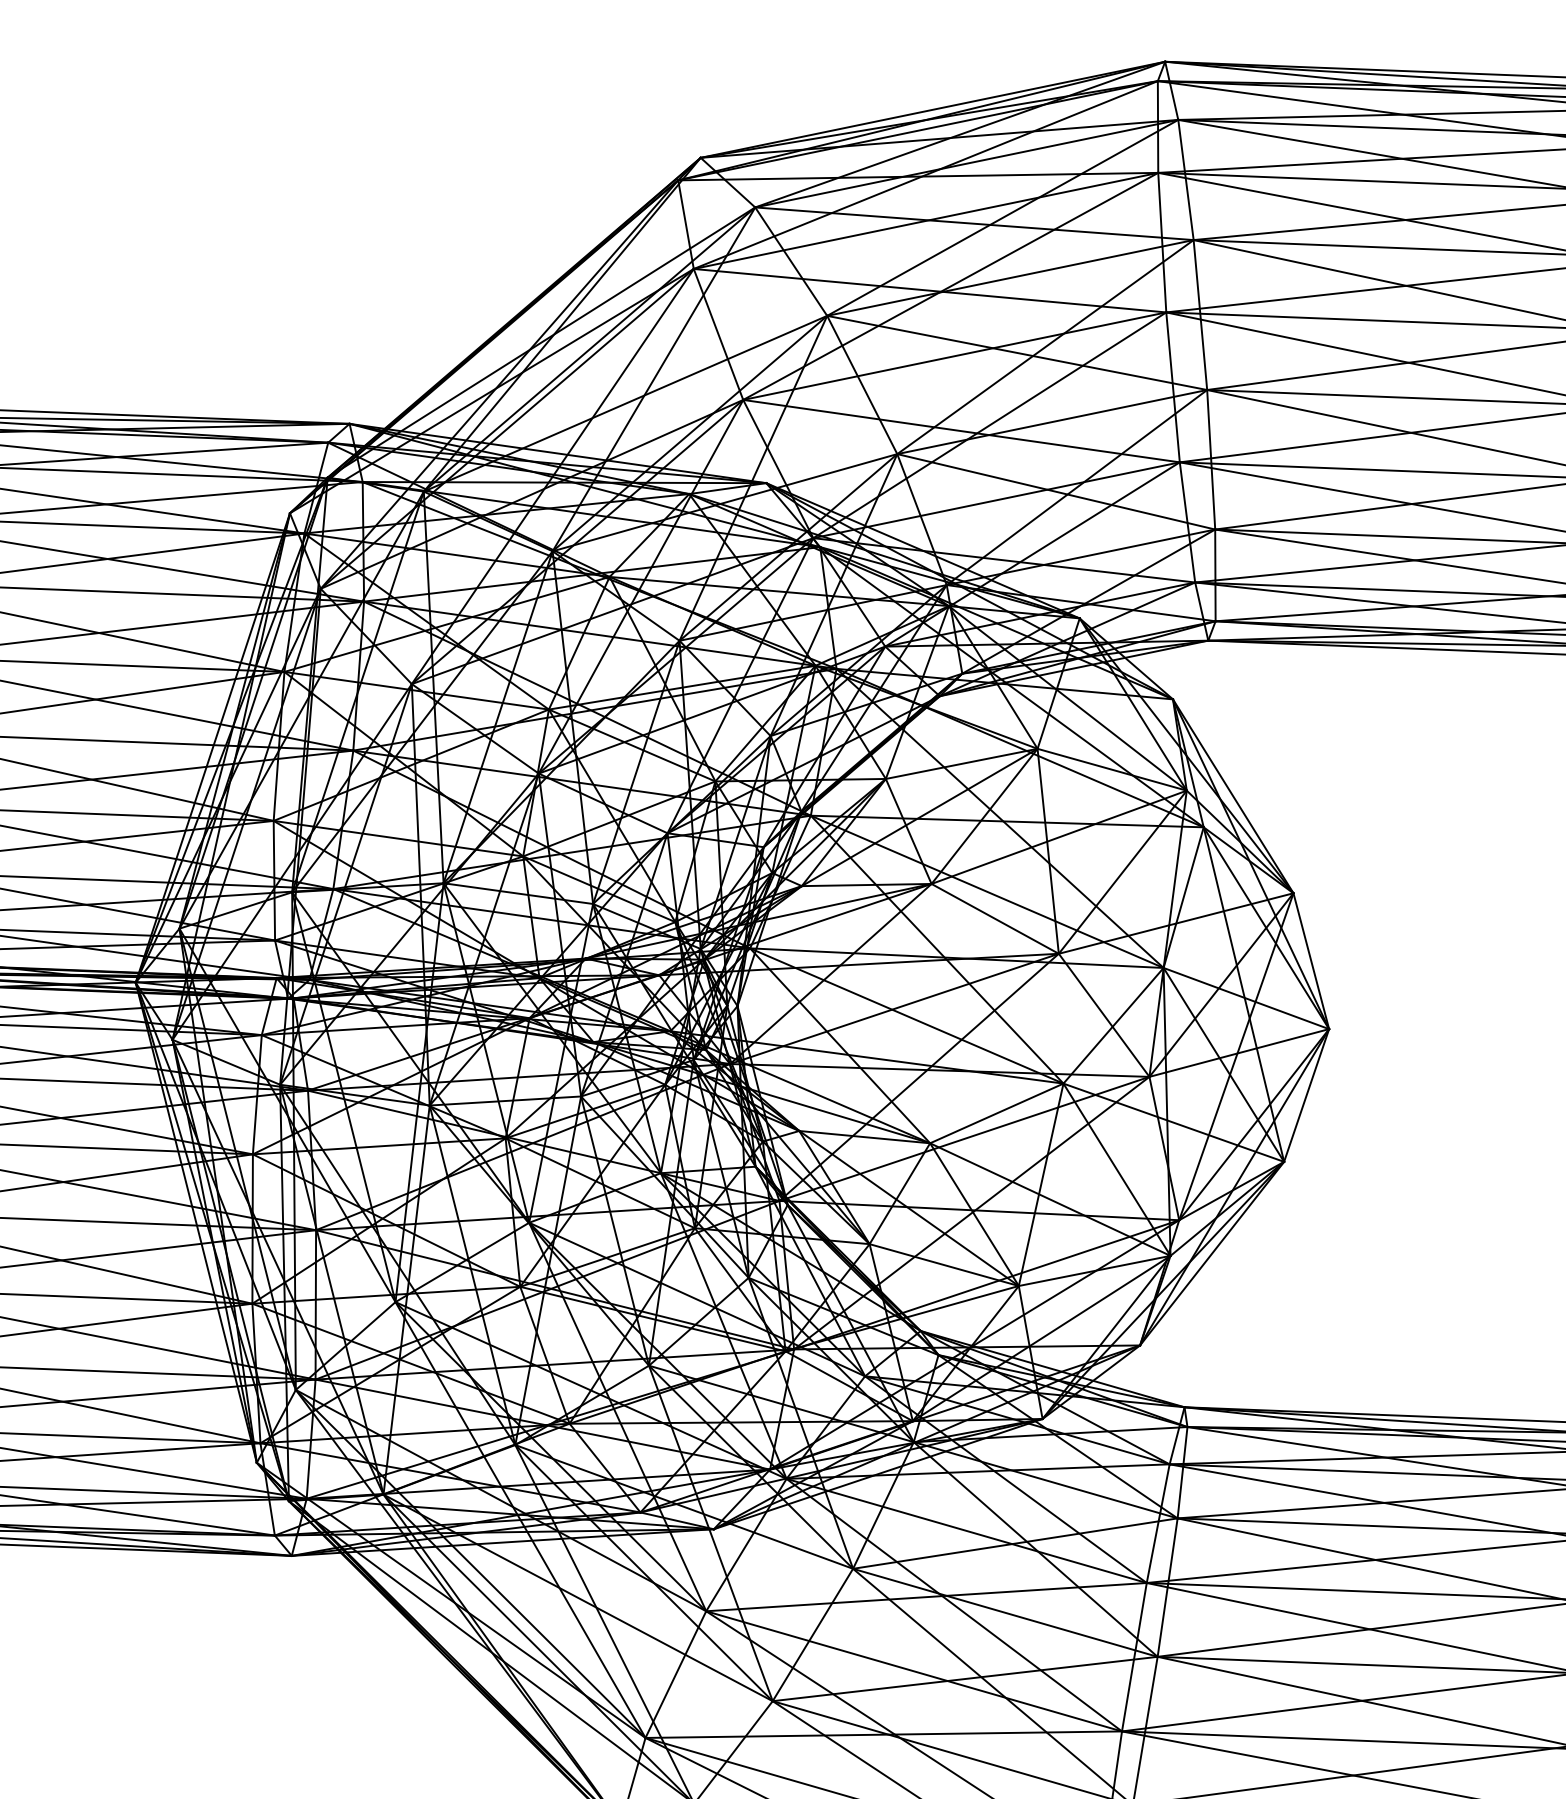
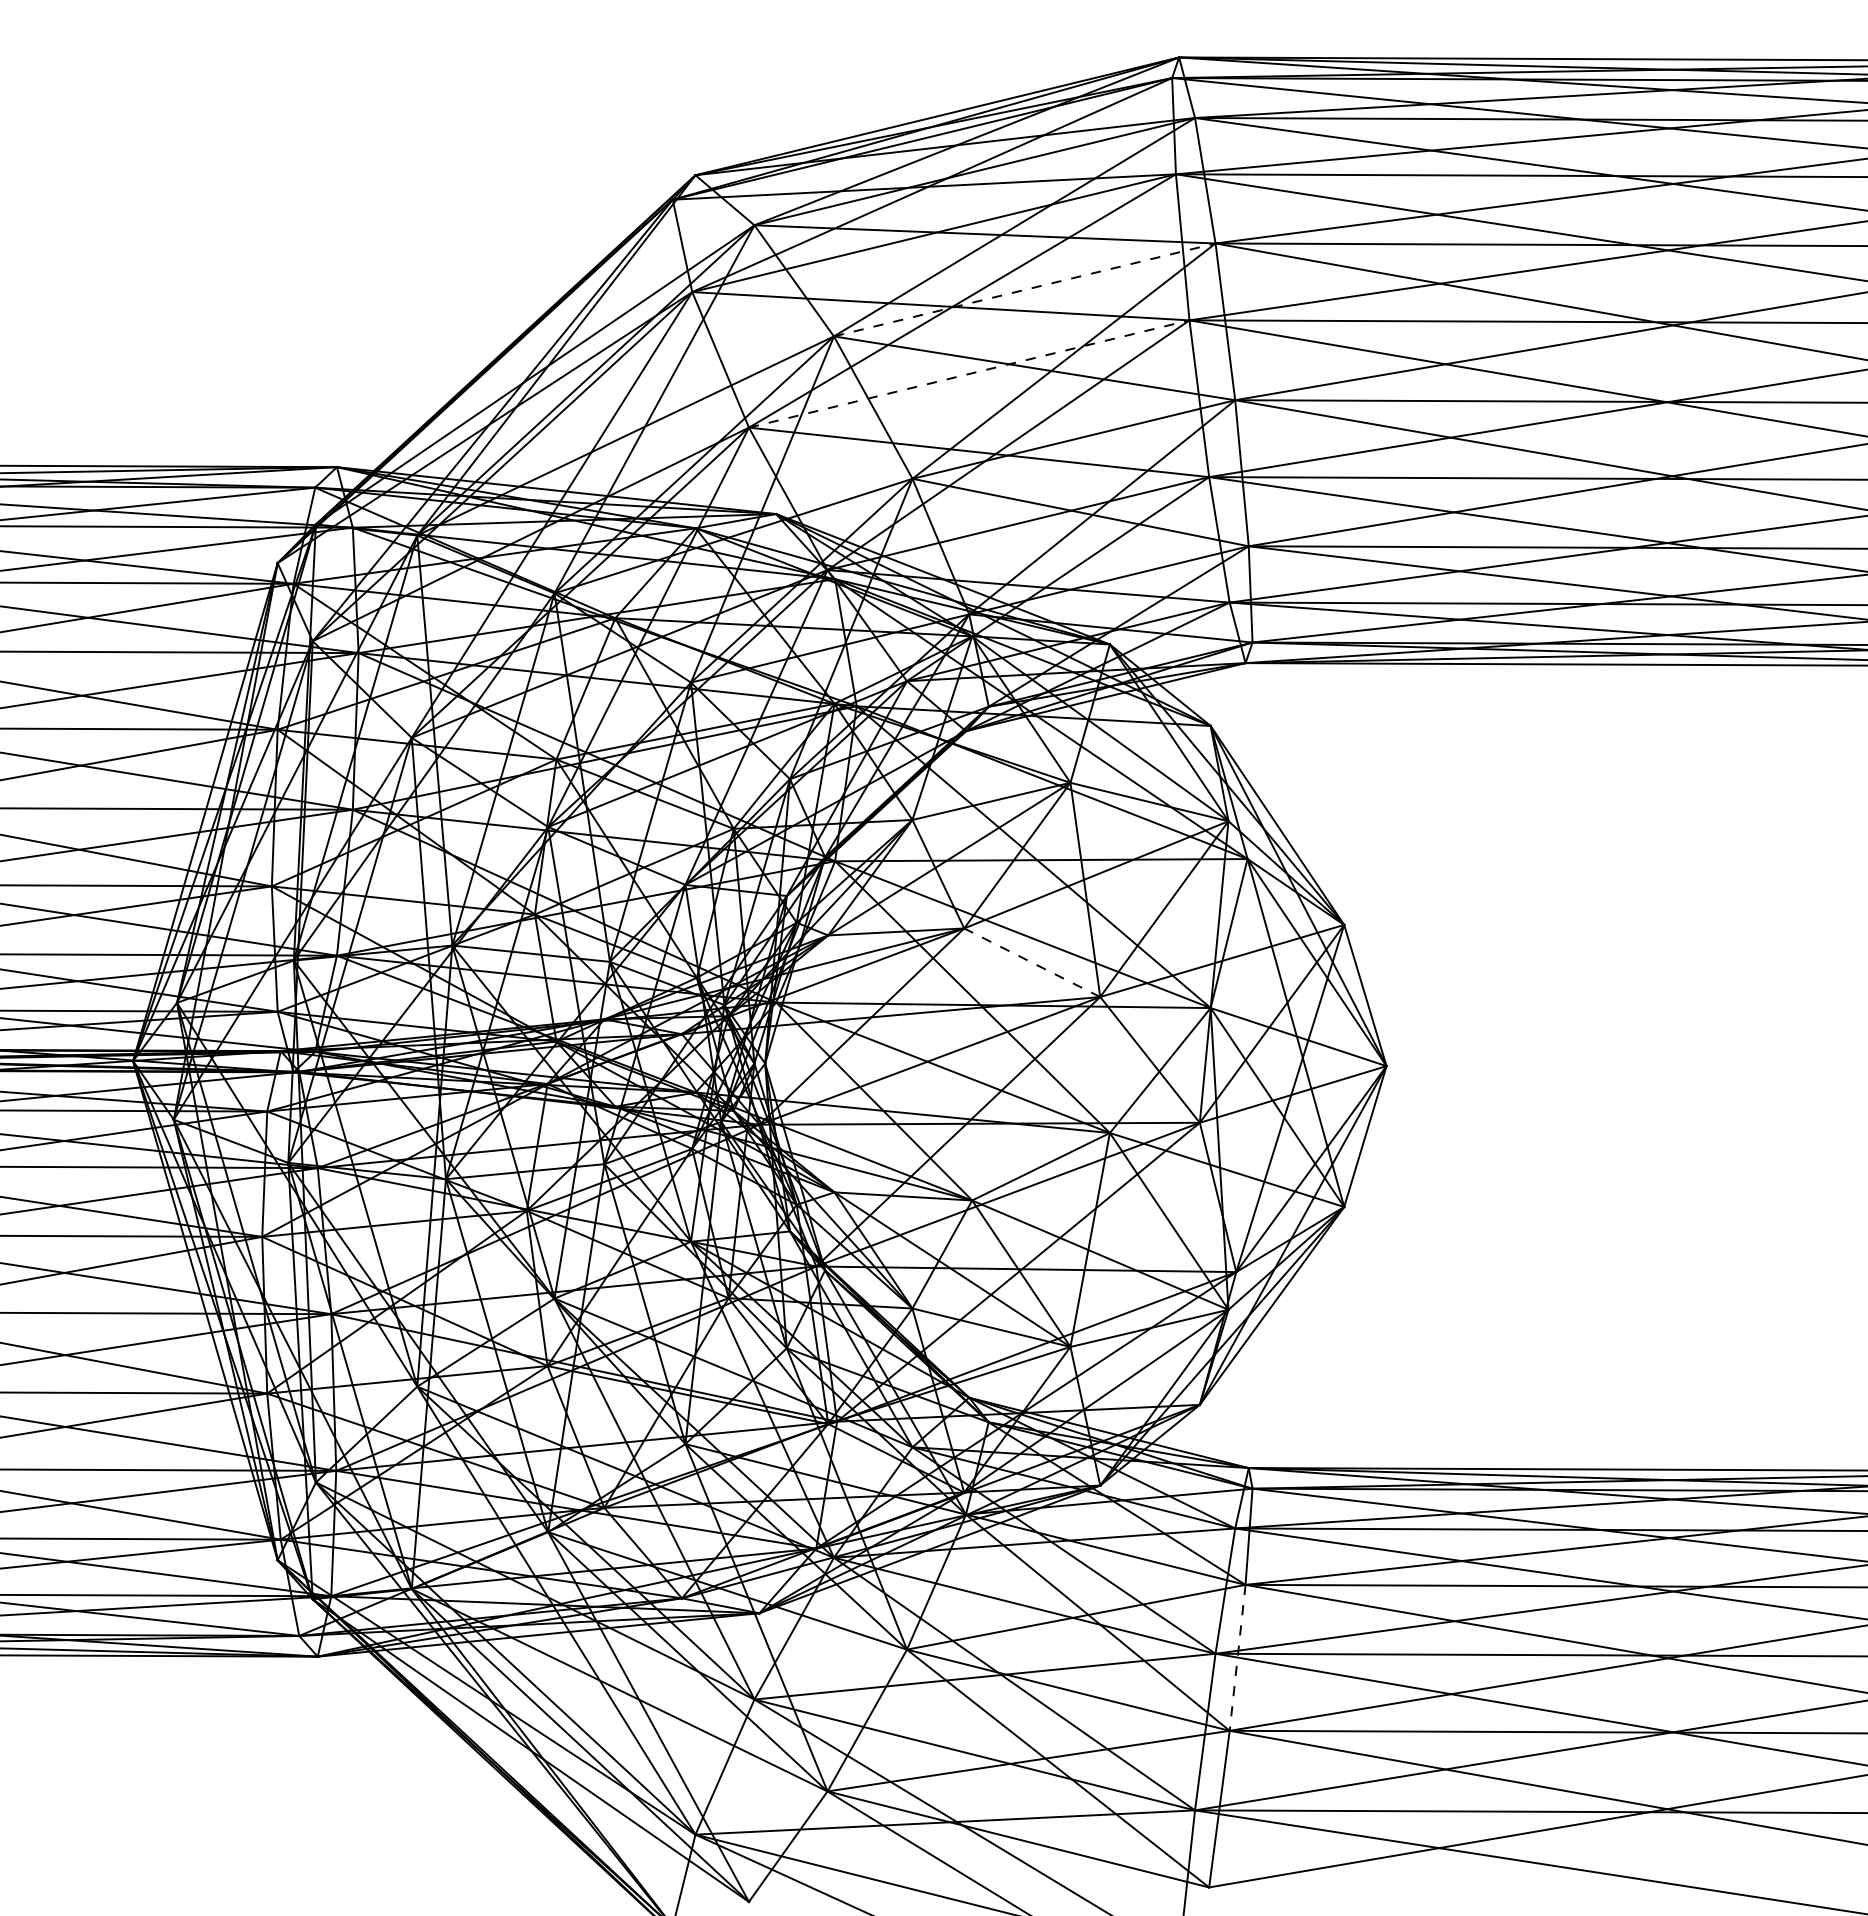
line: (1011, 277) -> (1025, 289), solid -> dashed
line: (955, 356) -> (969, 374), solid -> dashed
line: (994, 918) -> (1031, 962), solid -> dashed
line: (1167, 1588) -> (1237, 1658), solid -> dashed

